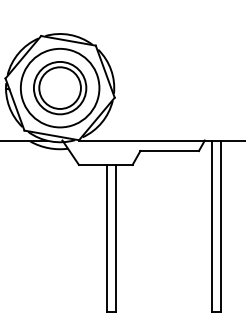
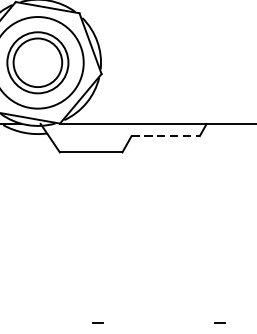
line: (170, 151) -> (166, 136), solid -> dashed
line: (212, 225) -> (215, 223), removed
line: (220, 225) -> (224, 223), removed
line: (107, 237) -> (93, 237), removed
line: (116, 237) -> (103, 237), removed

